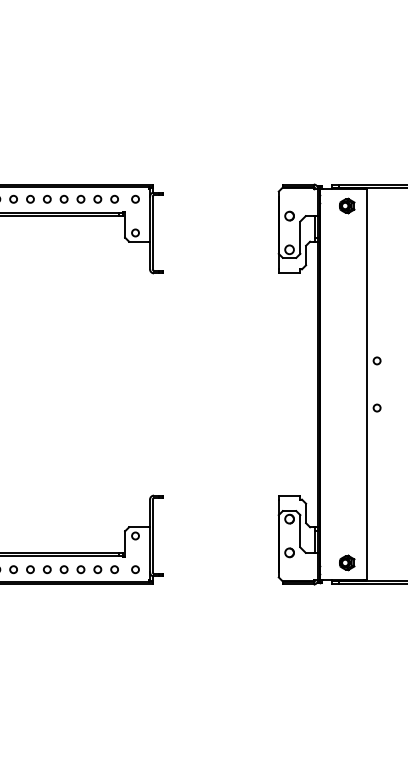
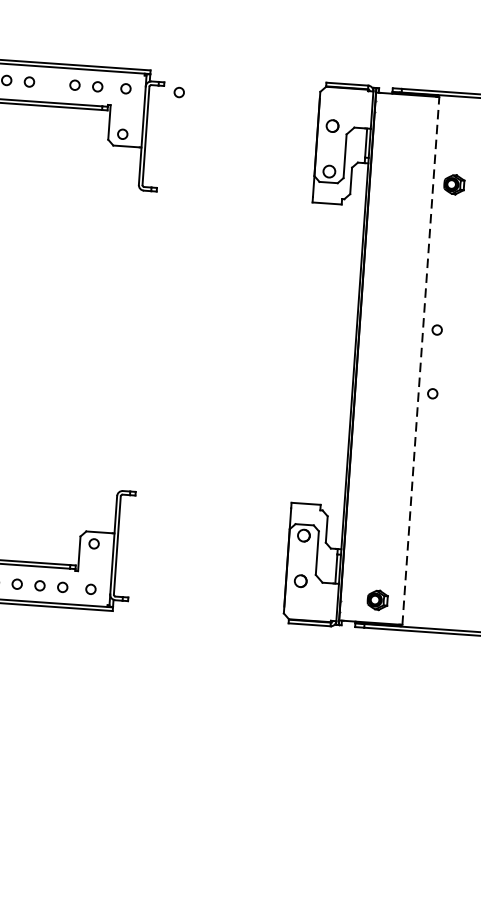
circle: (80, 199) -> (178, 92), moved
part: (347, 205) -> (454, 184), moved
line: (366, 384) -> (420, 360), solid -> dashed

